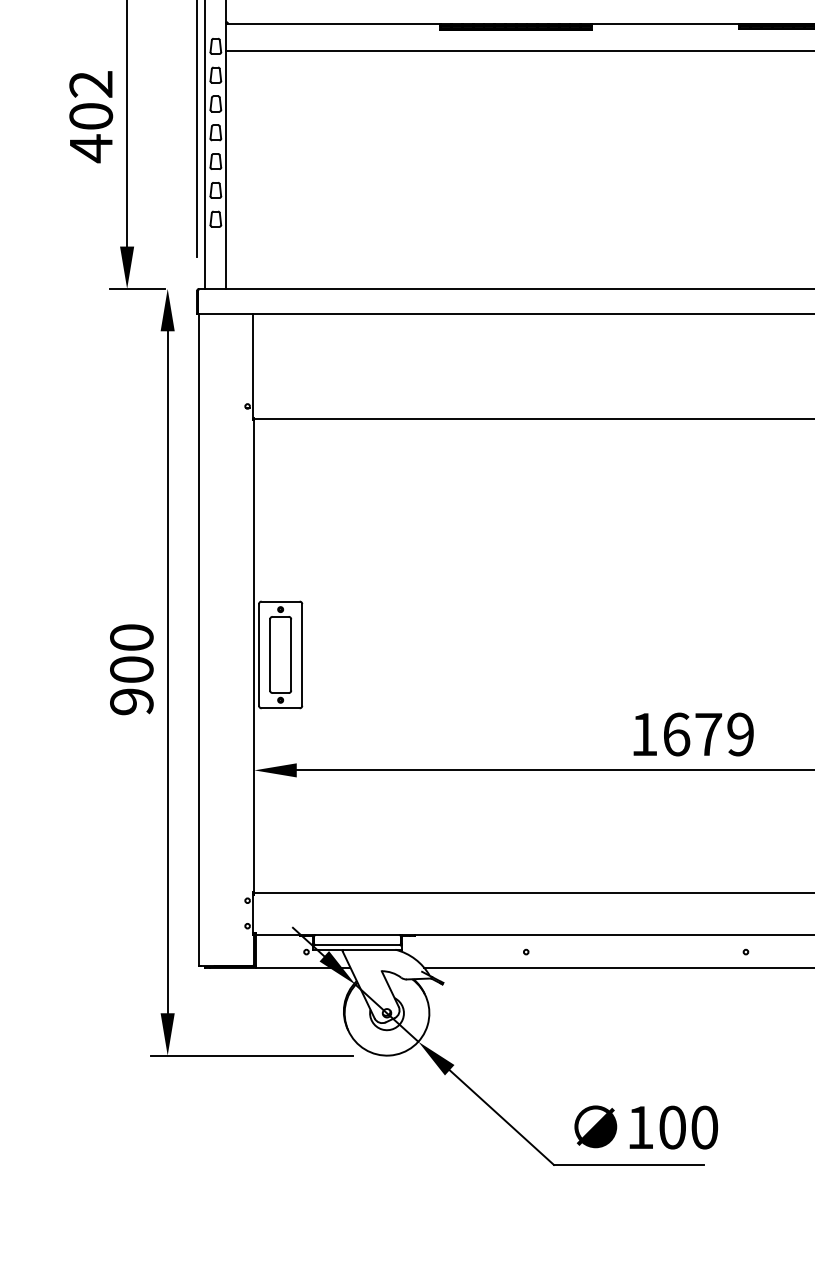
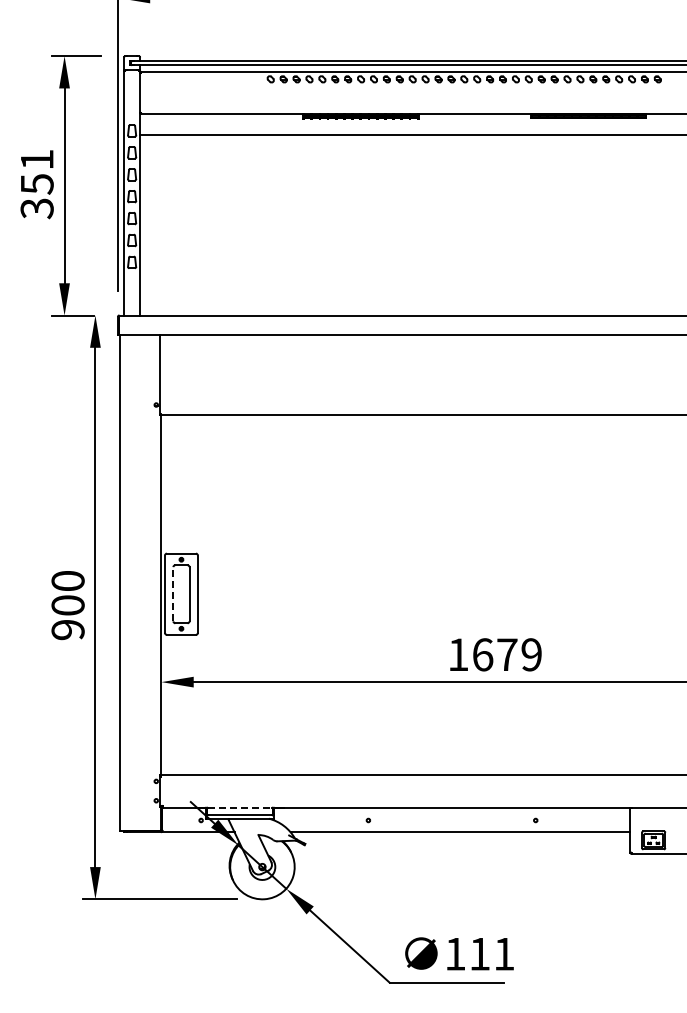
text: (90, 116) -> (36, 184), 402 -> 351
line: (270, 653) -> (173, 593), solid -> dashed
line: (358, 935) -> (240, 807), solid -> dashed
text: (689, 1126) -> (492, 953), 100 -> 111

